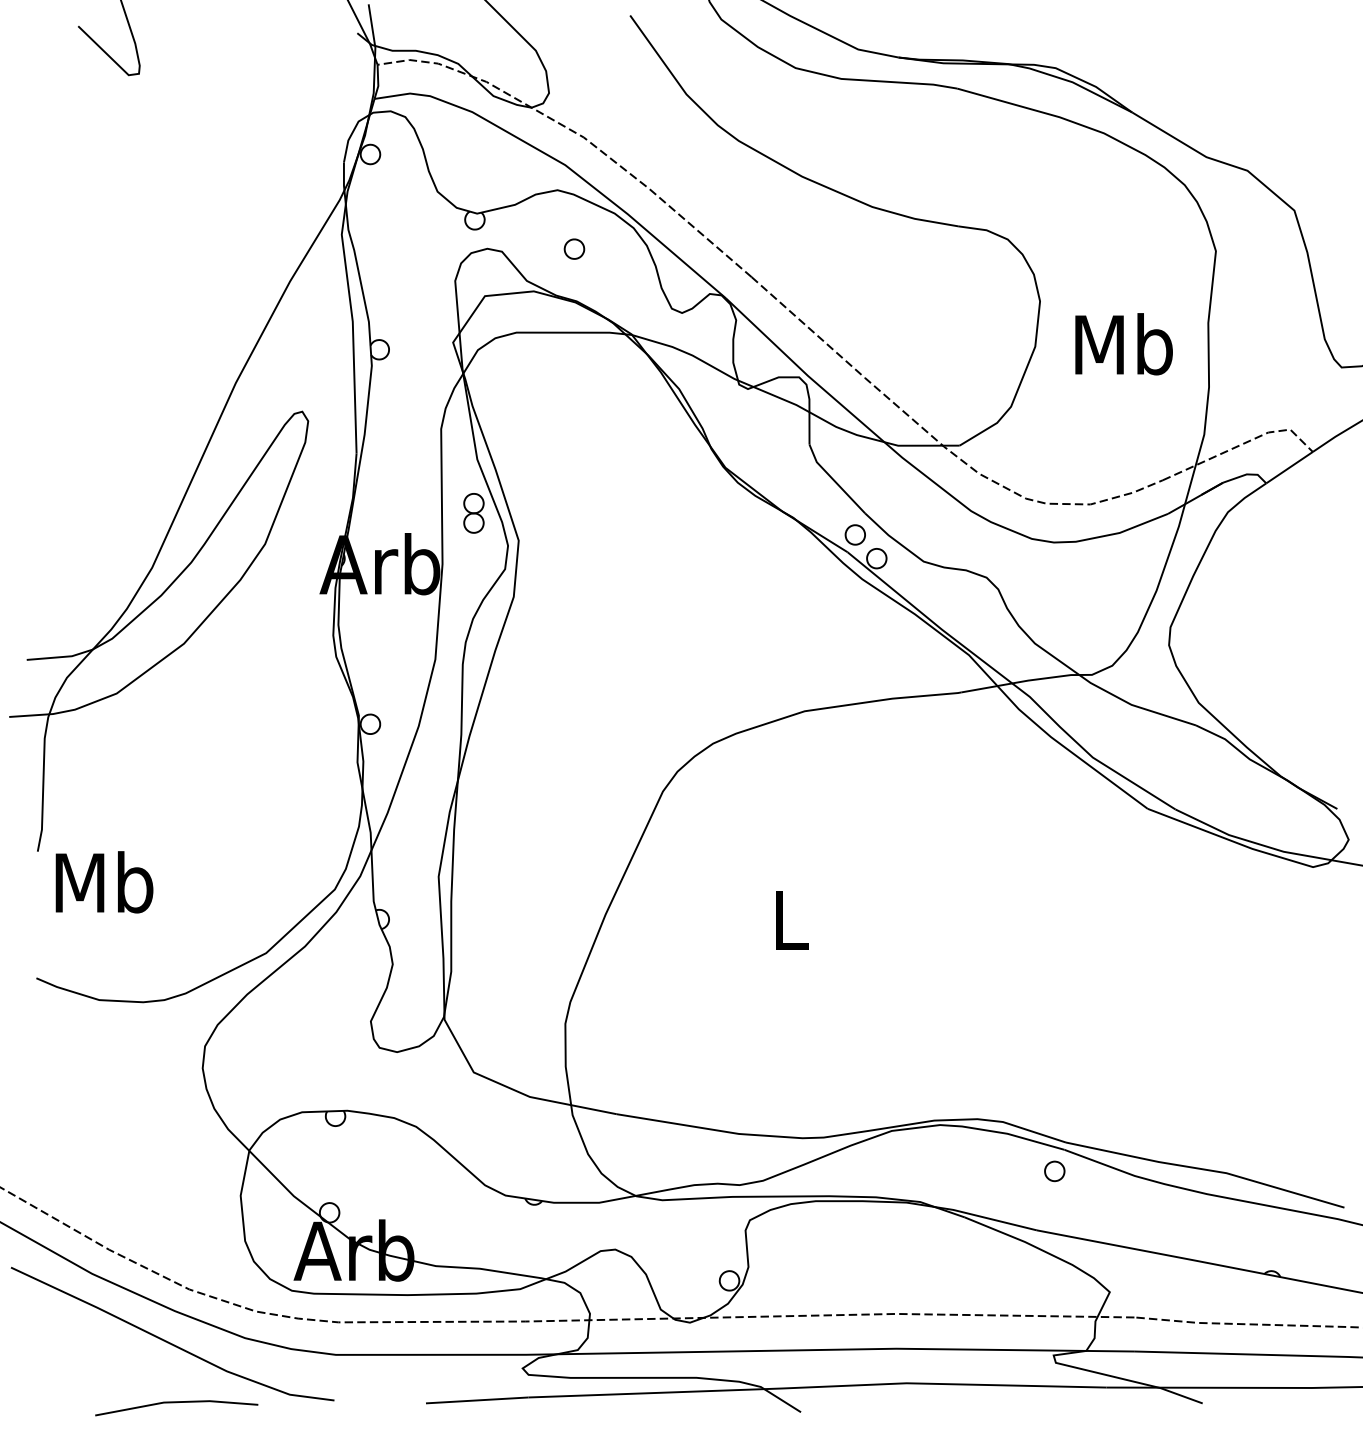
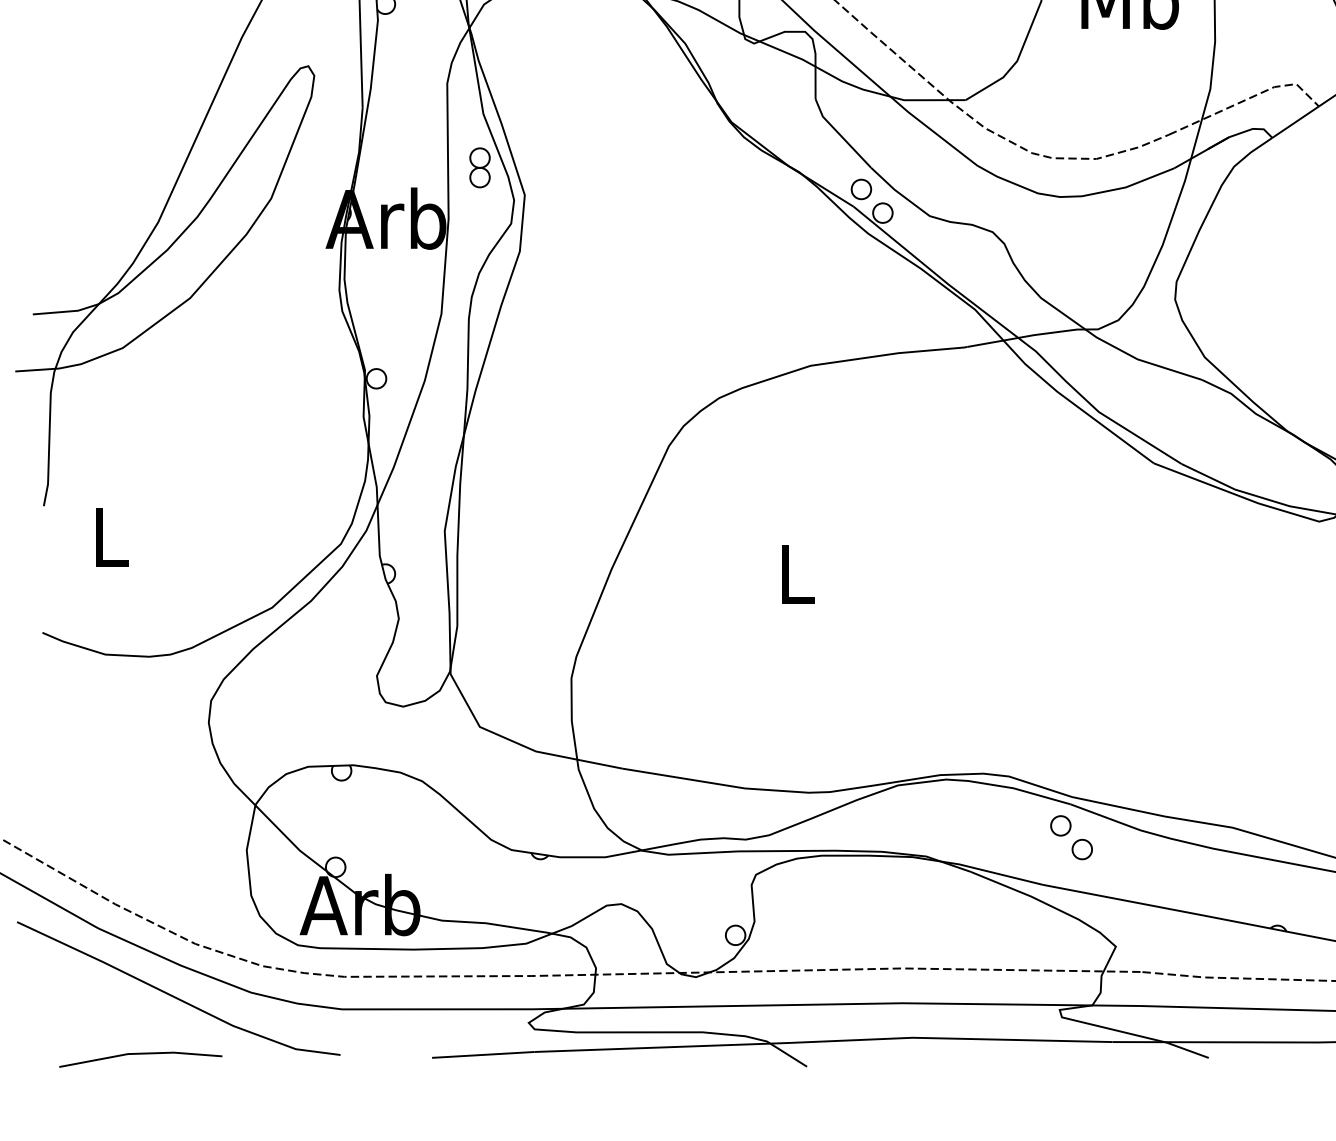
text: (104, 882) -> (110, 537), Mb -> L
part: (1075, 1194) -> (1081, 849), added
line: (176, 1403) -> (140, 1055), moved

